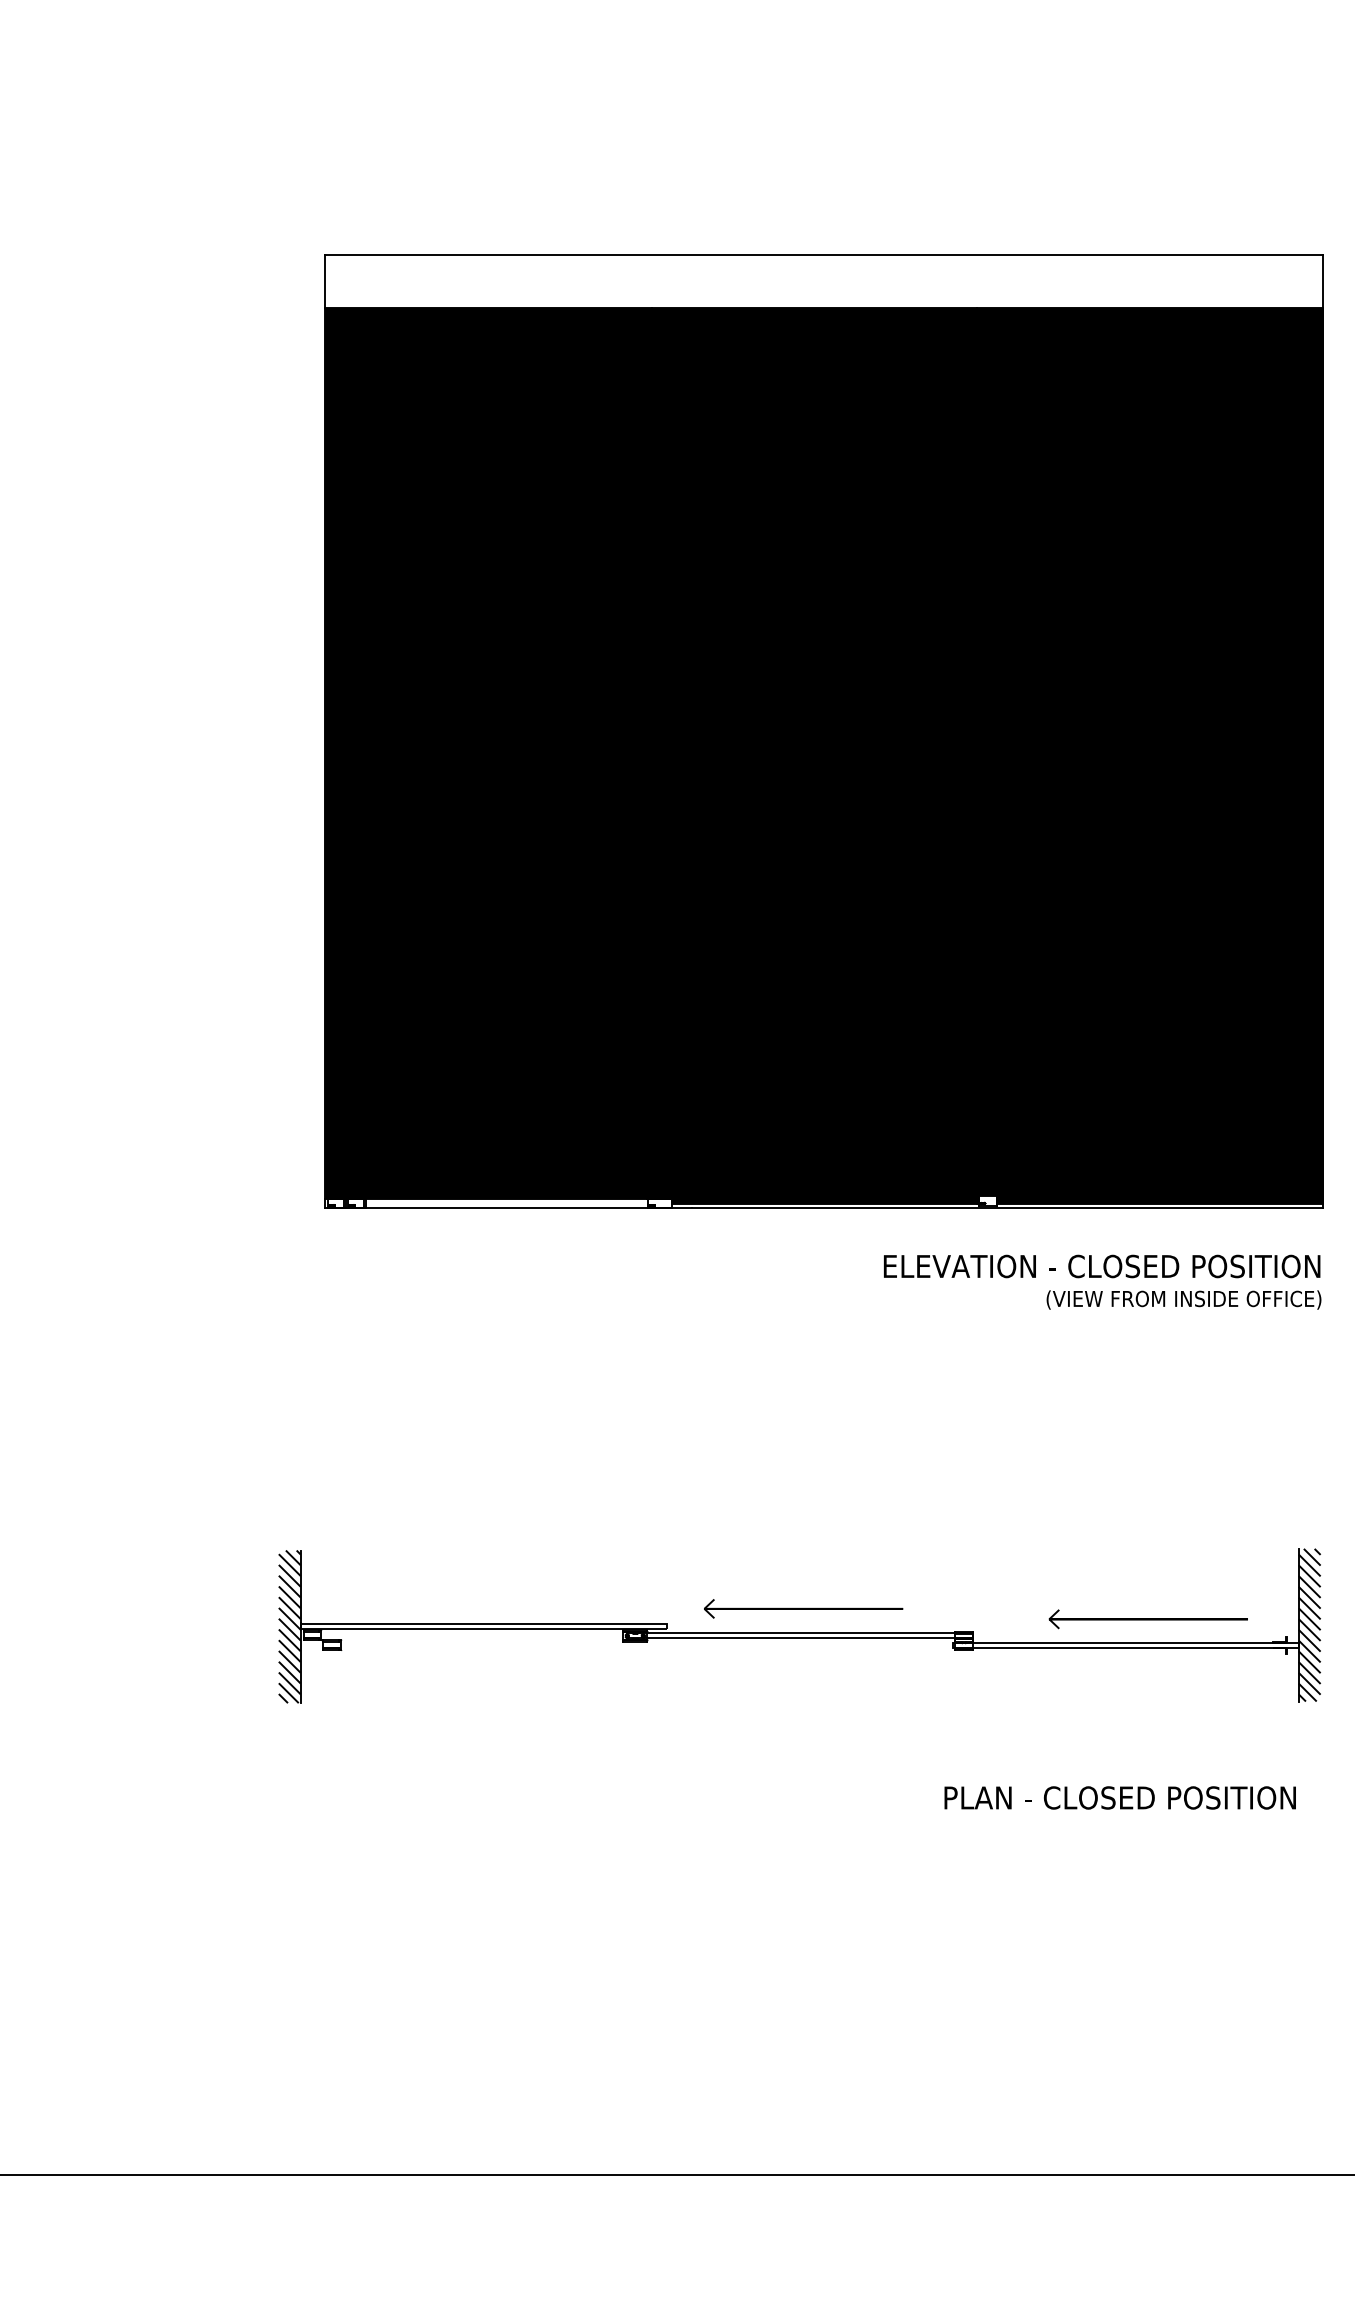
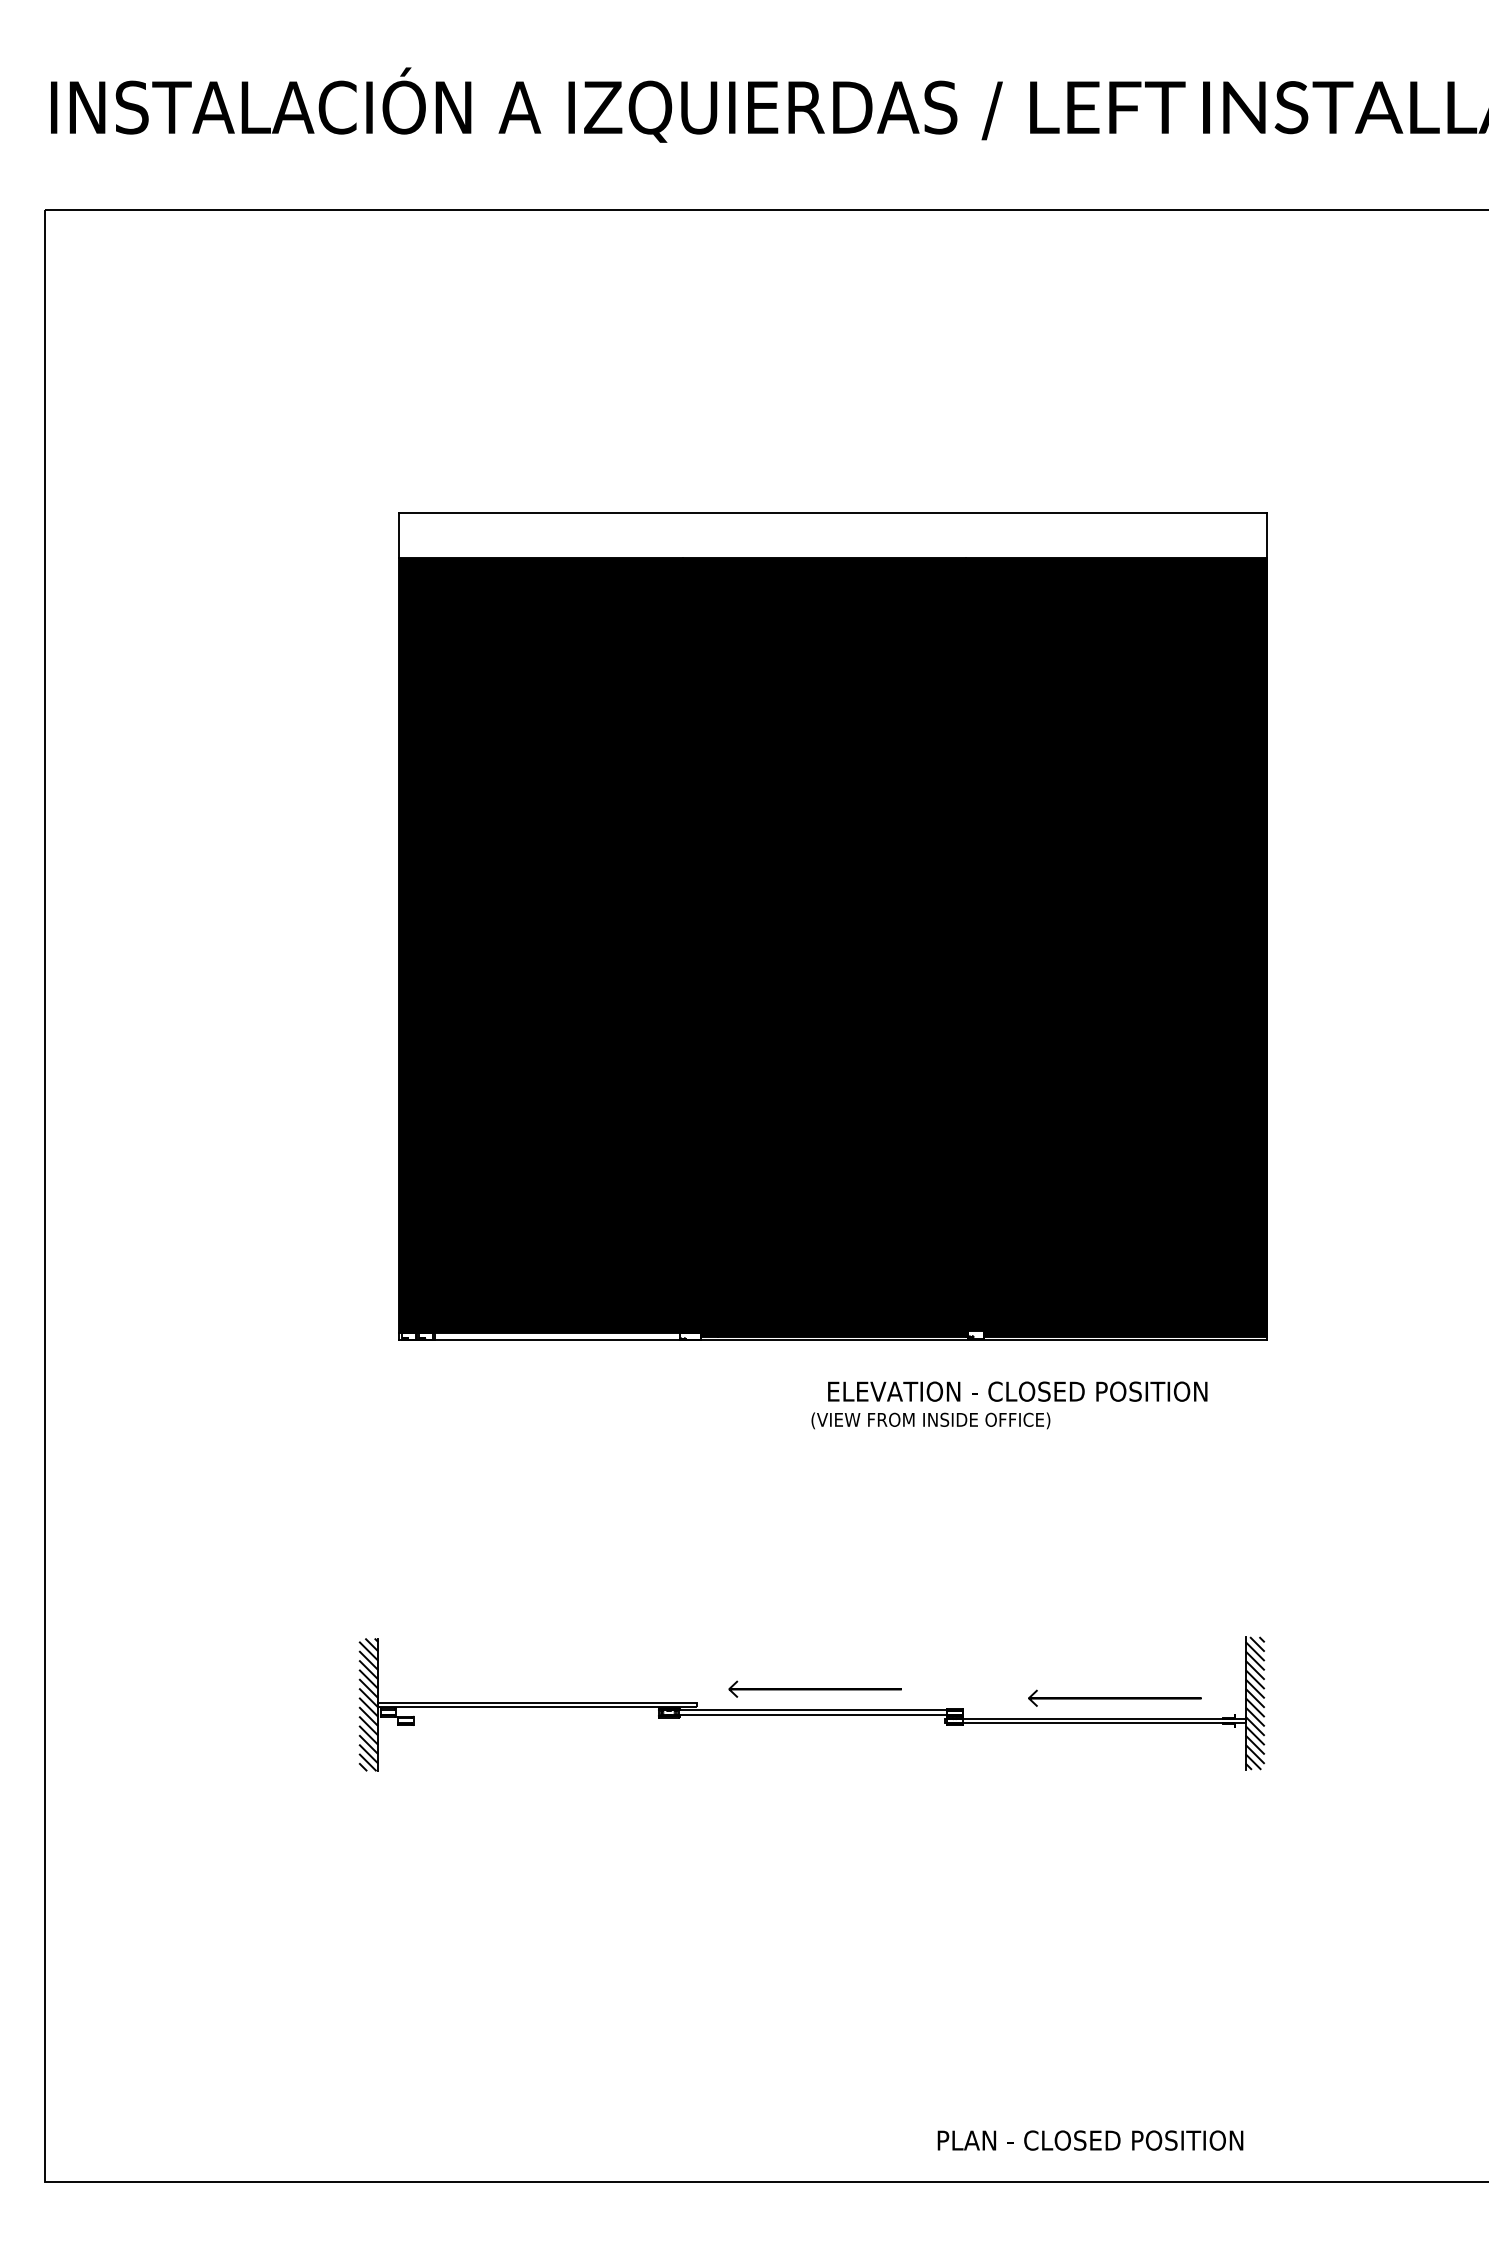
text: (1101, 1266) -> (1017, 1391), moved
text: (1183, 1299) -> (930, 1420), moved
text: (1120, 1797) -> (1090, 2140), moved

